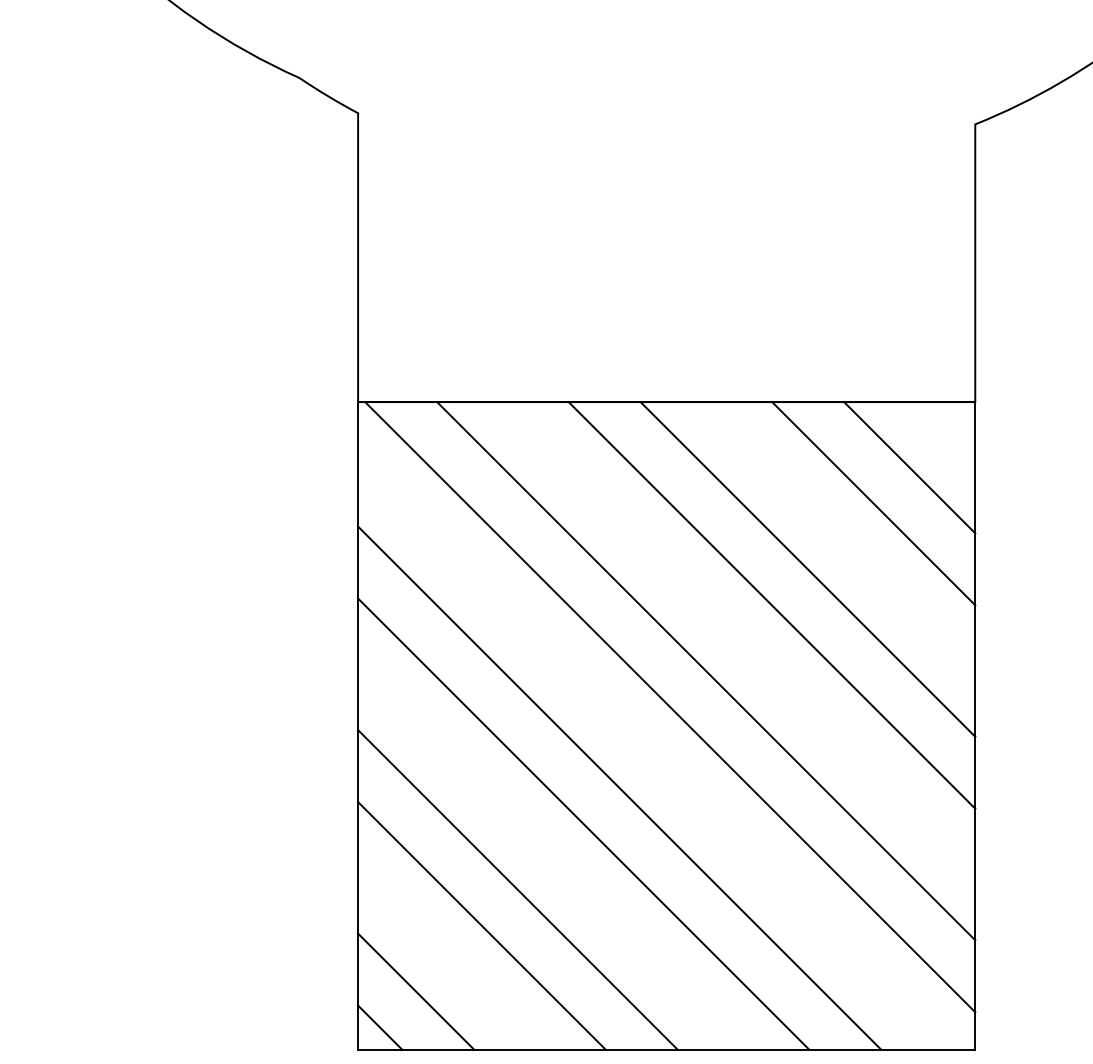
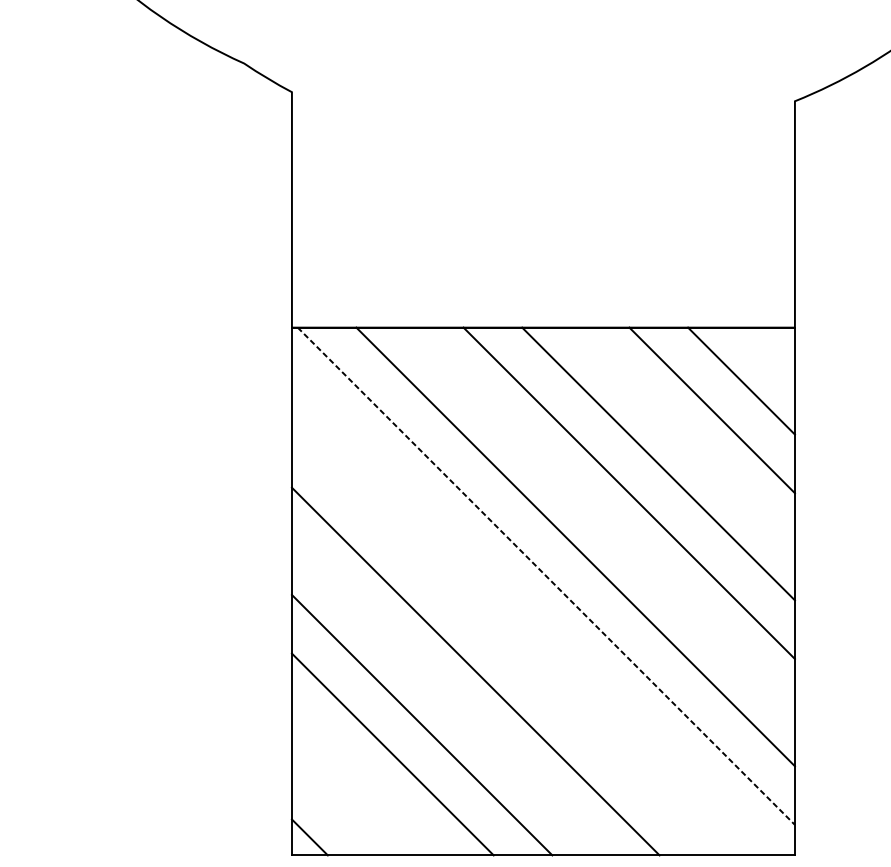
line: (670, 707) -> (546, 576), solid -> dashed
line: (619, 787) -> (504, 641), removed
line: (416, 991) -> (339, 807), removed

